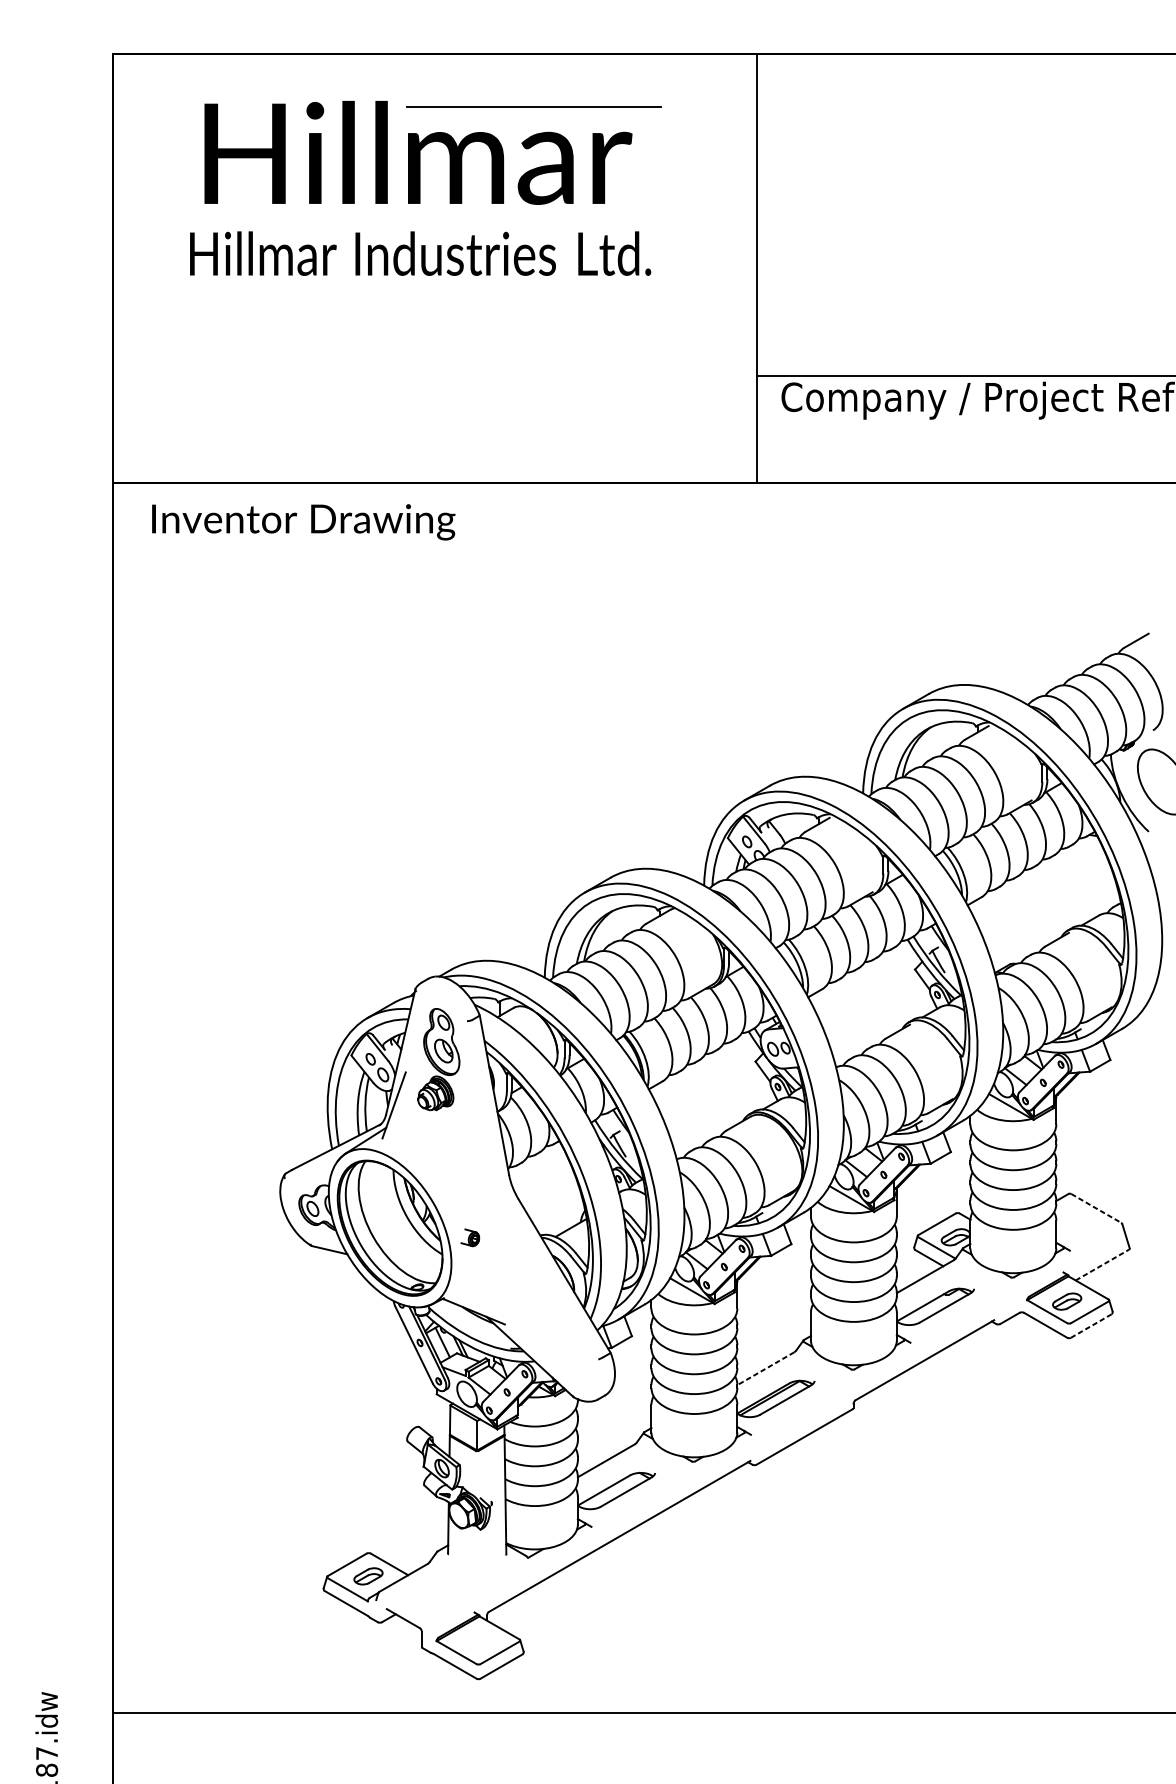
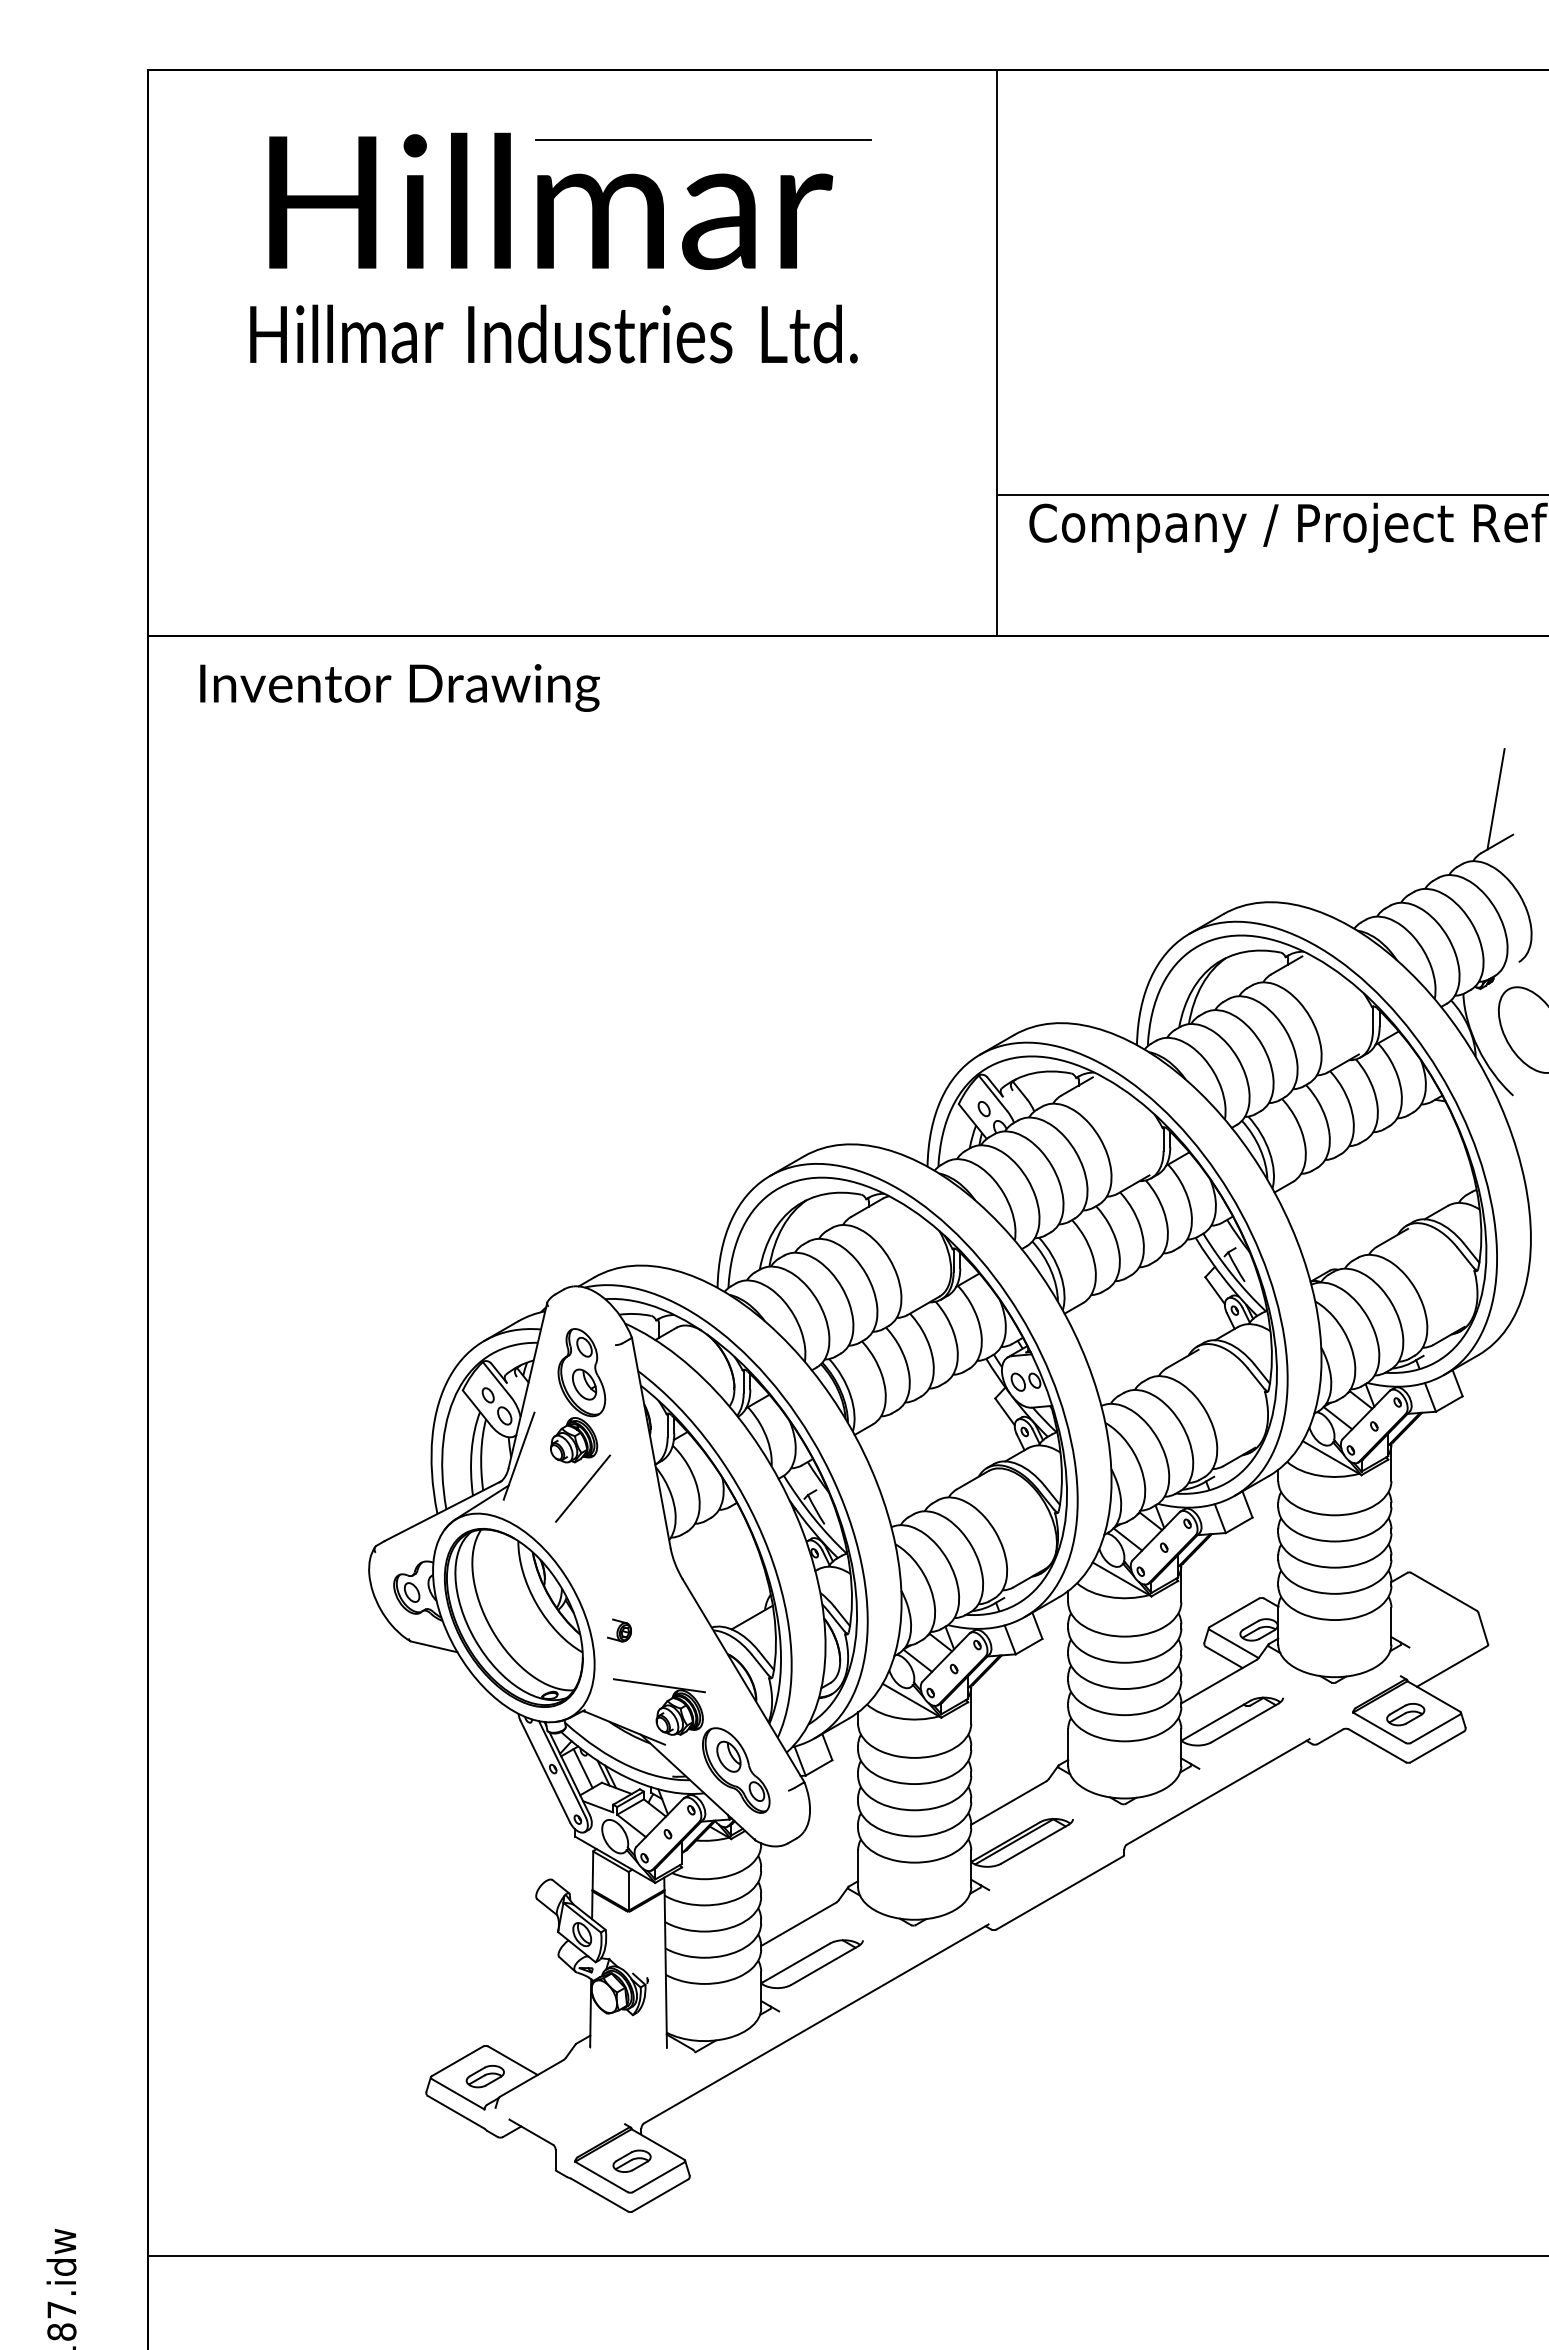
line: (1135, 606) -> (1495, 799), added
line: (442, 1129) -> (582, 1488), added
line: (1096, 1208) -> (1444, 1591), dashed -> solid
line: (1102, 1265) -> (1452, 1666), dashed -> solid
part: (533, 1325) -> (702, 1745), added
line: (1091, 1325) -> (1437, 1746), dashed -> solid
line: (765, 1369) -> (1008, 1803), dashed -> solid
part: (479, 1640) -> (631, 2160), added

